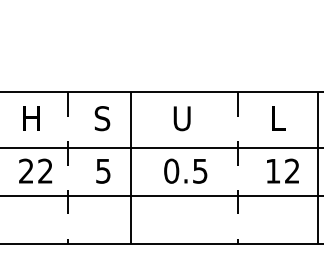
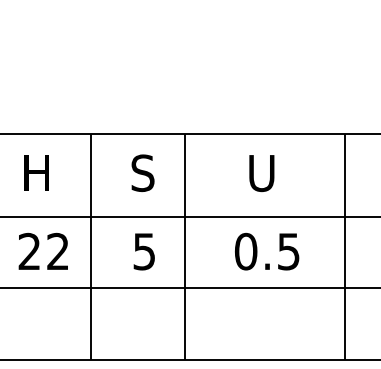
line: (67, 168) -> (90, 247), dashed -> solid
line: (238, 168) -> (345, 247), dashed -> solid

